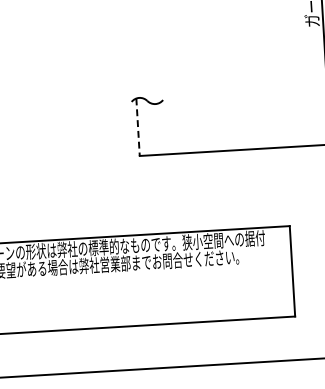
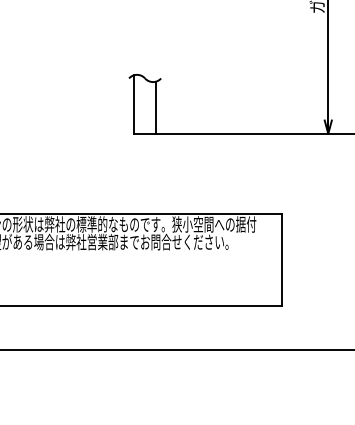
line: (138, 128) -> (134, 105), dashed -> solid
line: (160, 128) -> (156, 107), added

